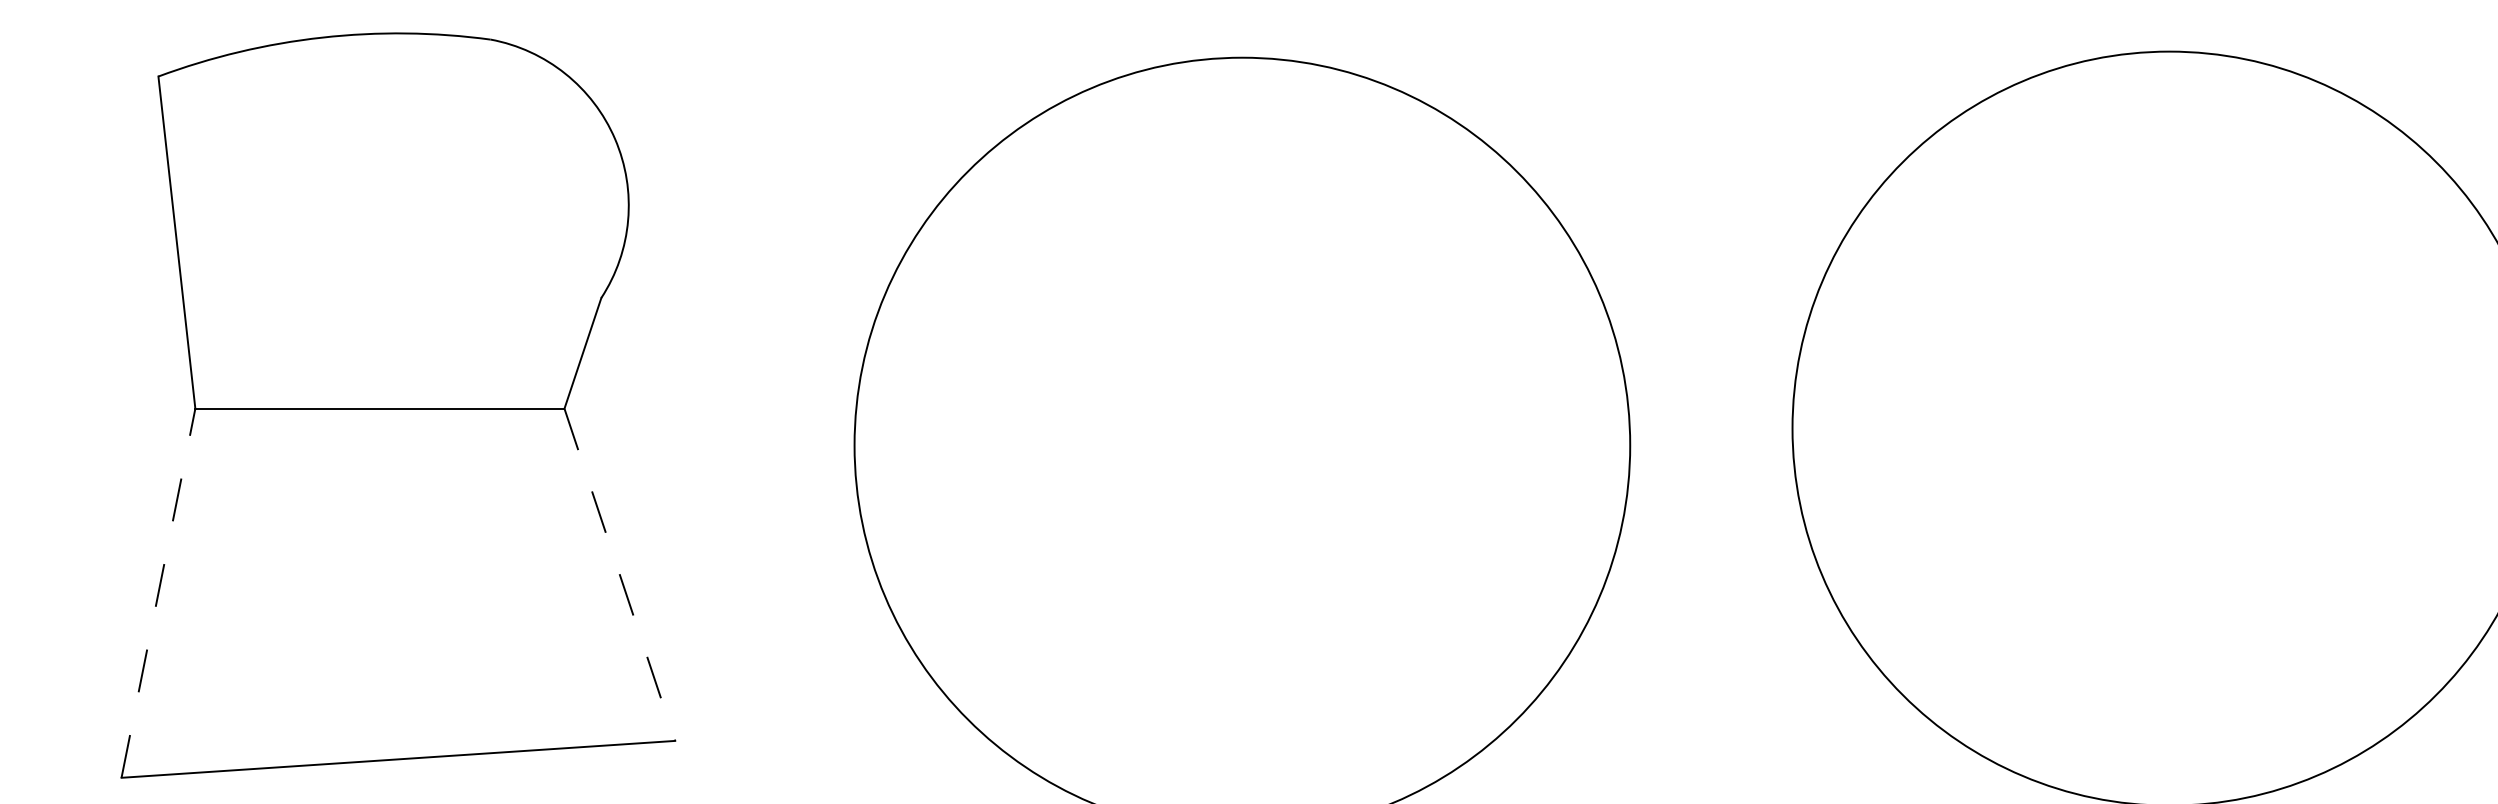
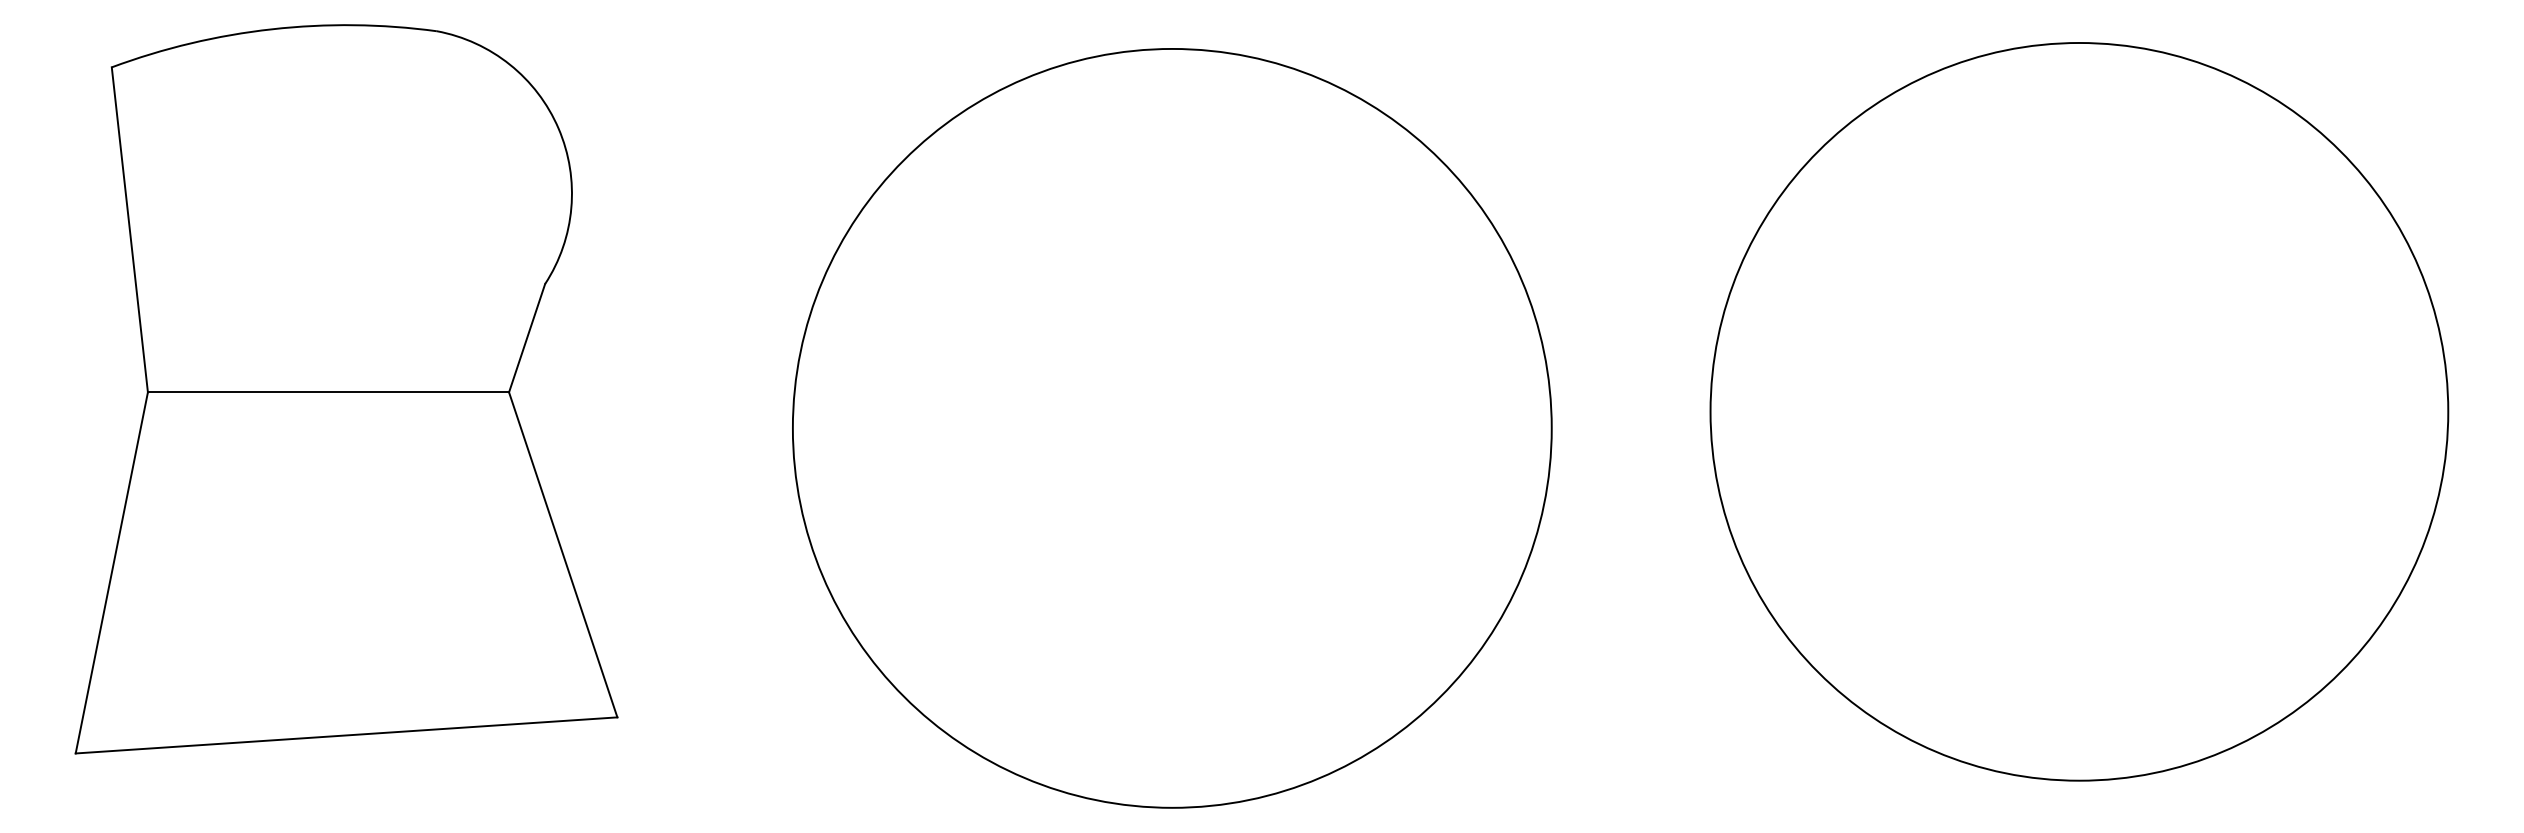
line: (620, 575) -> (563, 555), dashed -> solid
line: (158, 592) -> (111, 572), dashed -> solid

